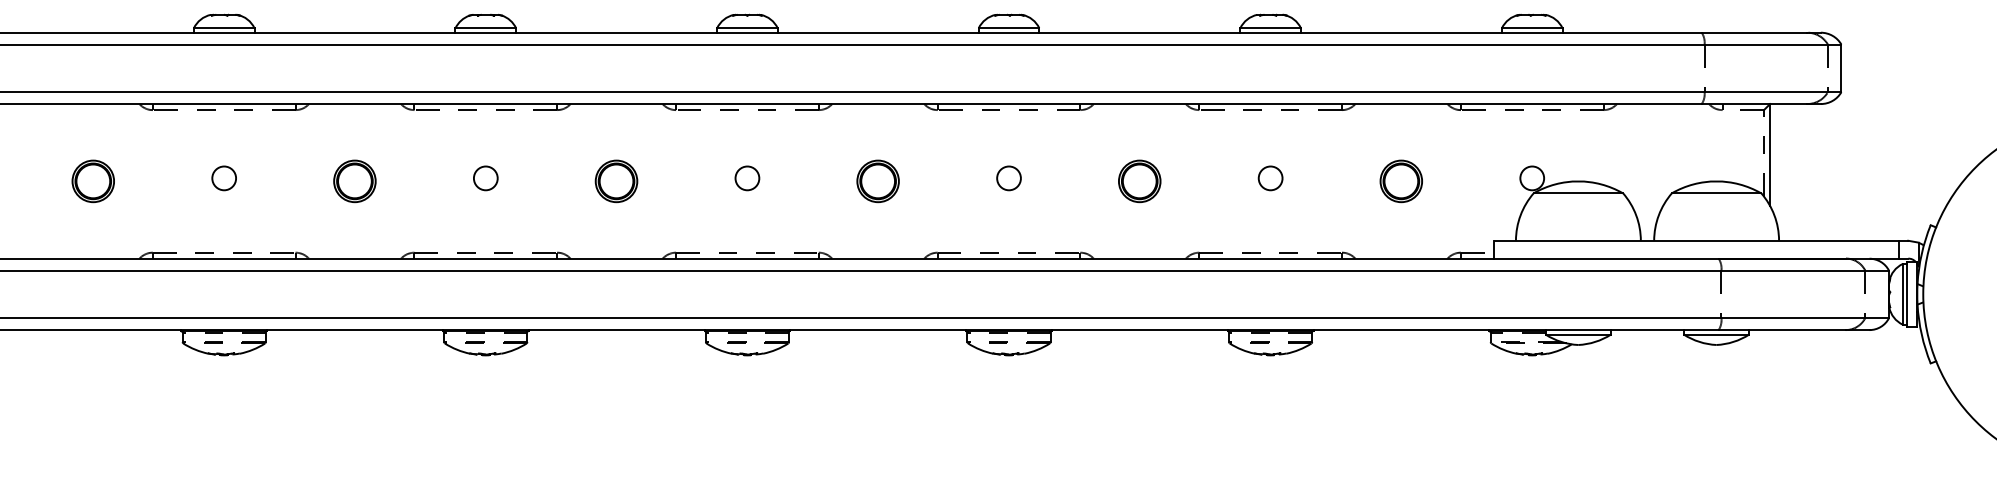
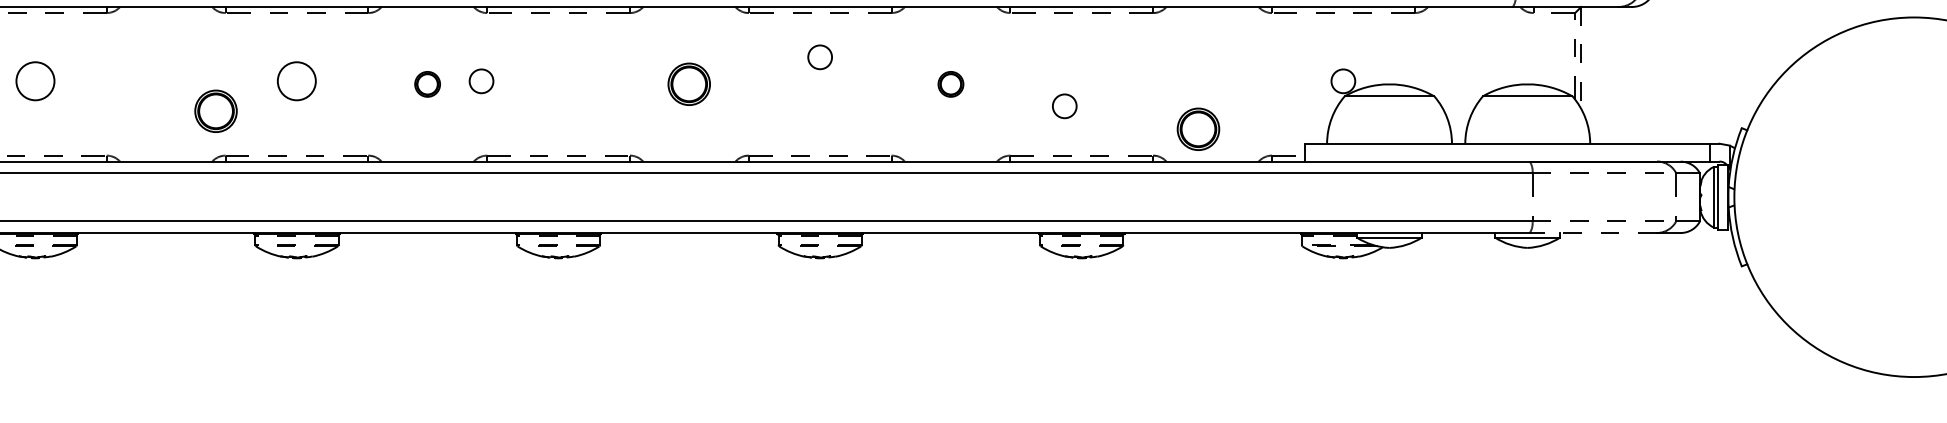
line: (1770, 155) -> (1581, 58), solid -> dashed
circle: (223, 178) -> (34, 81), size x1.6
circle: (485, 178) -> (296, 81), size x1.6
circle: (747, 178) -> (481, 81), moved
circle: (1008, 178) -> (819, 57), moved
circle: (1270, 178) -> (1064, 106), moved
part: (354, 181) -> (215, 111), moved
part: (616, 181) -> (427, 84), size x0.6
part: (1139, 181) -> (950, 84), size x0.6
part: (1400, 181) -> (1197, 129), moved
line: (1793, 270) -> (1604, 173), solid -> dashed
line: (1793, 318) -> (1604, 221), solid -> dashed
line: (1781, 330) -> (1592, 233), solid -> dashed

